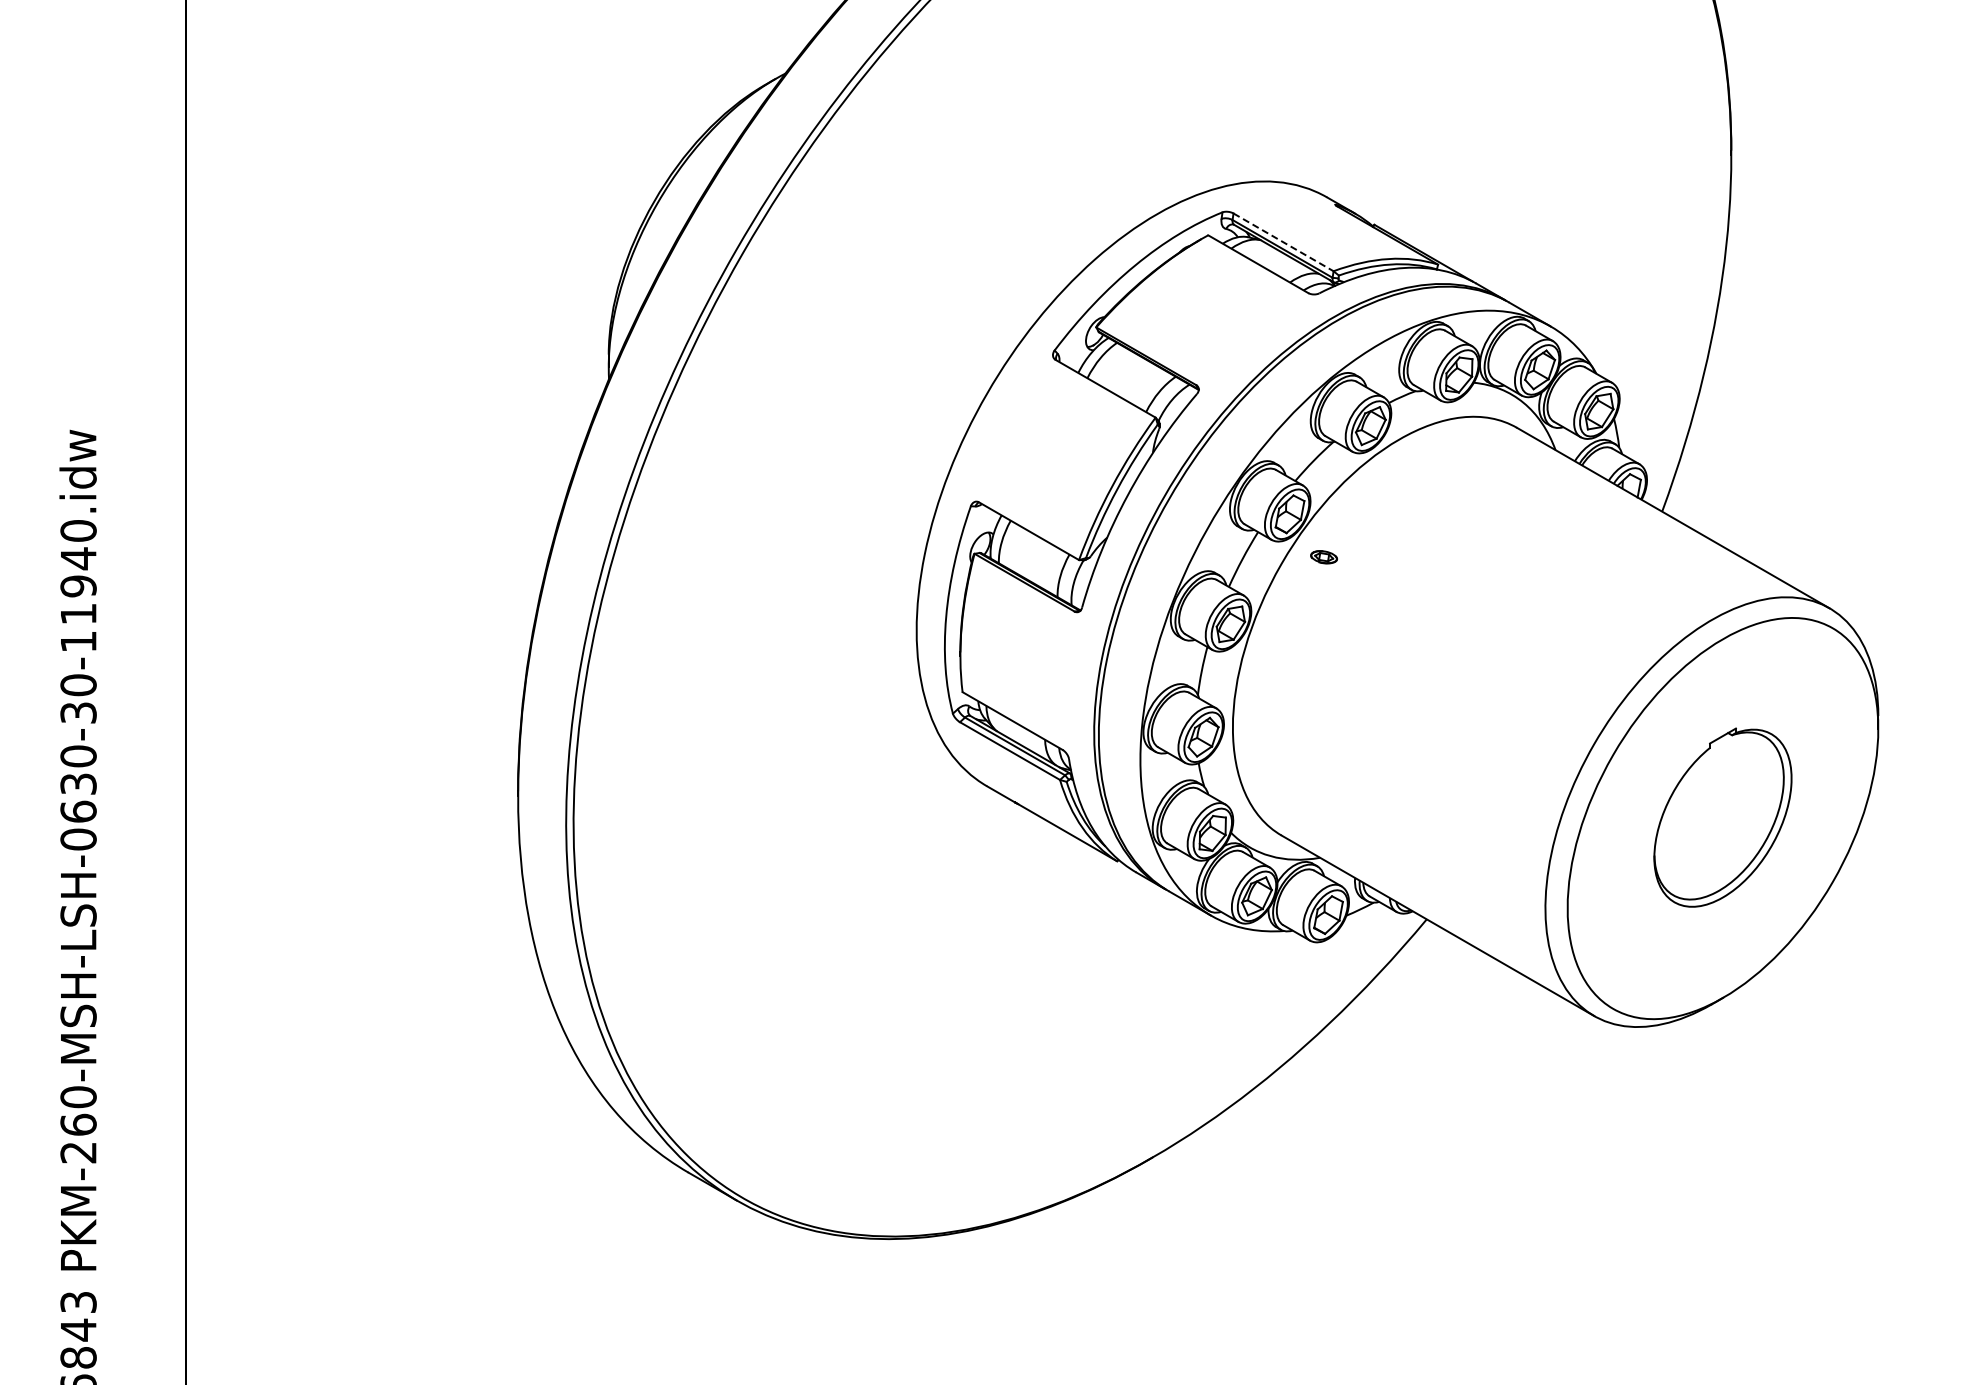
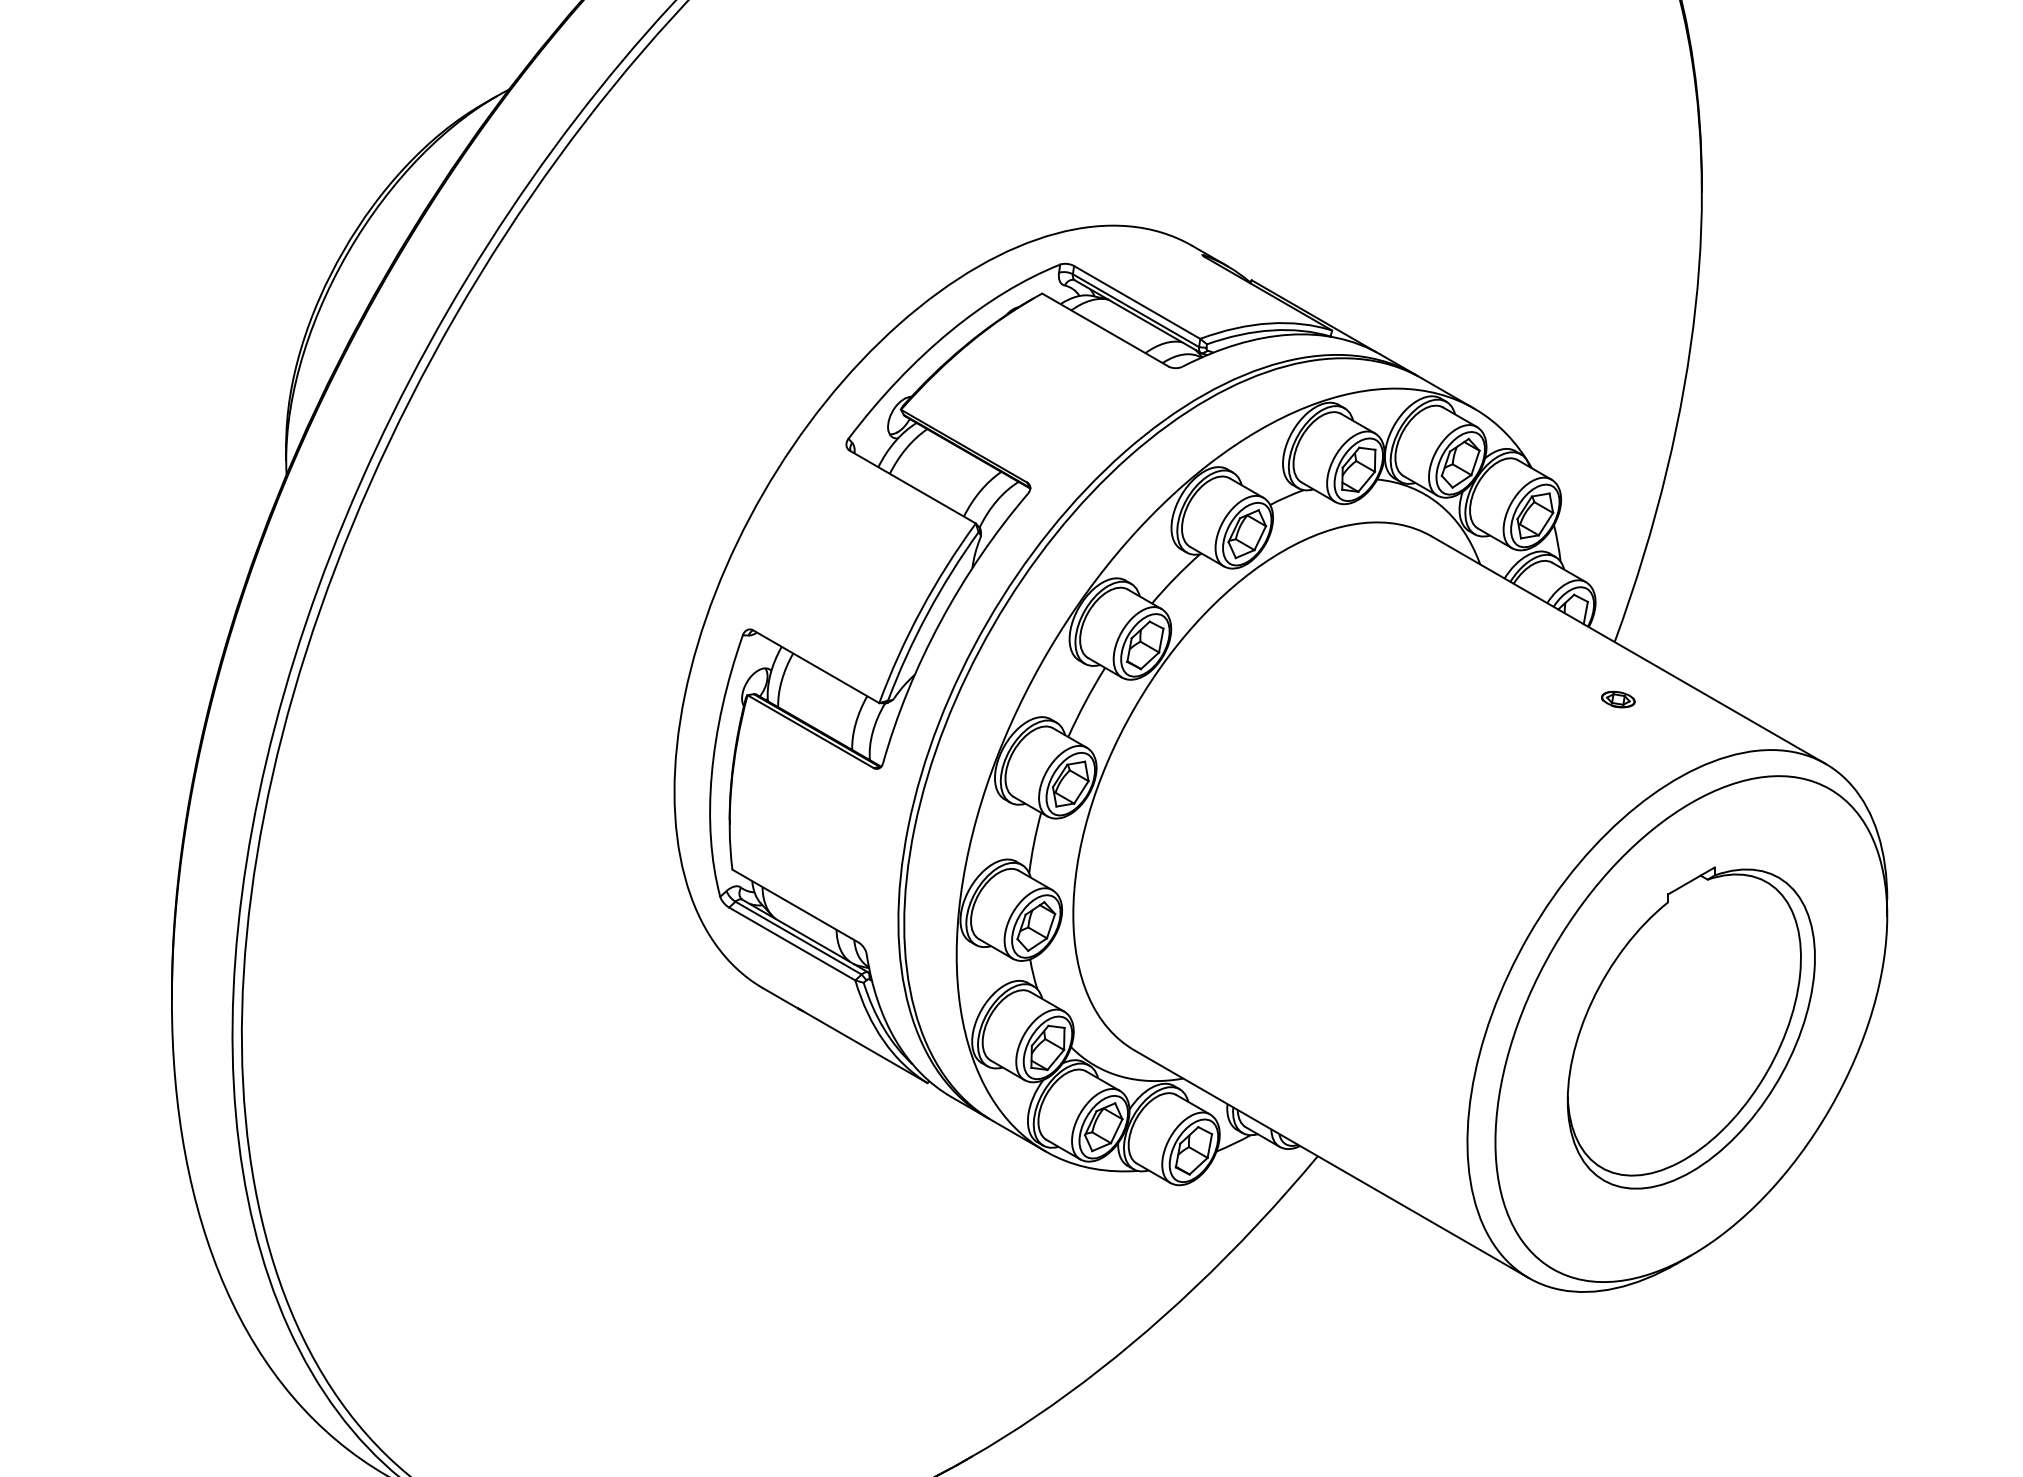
line: (1283, 242) -> (1137, 302), dashed -> solid
part: (1323, 557) -> (1617, 699), moved
part: (1722, 817) -> (1690, 1027), size x1.43

